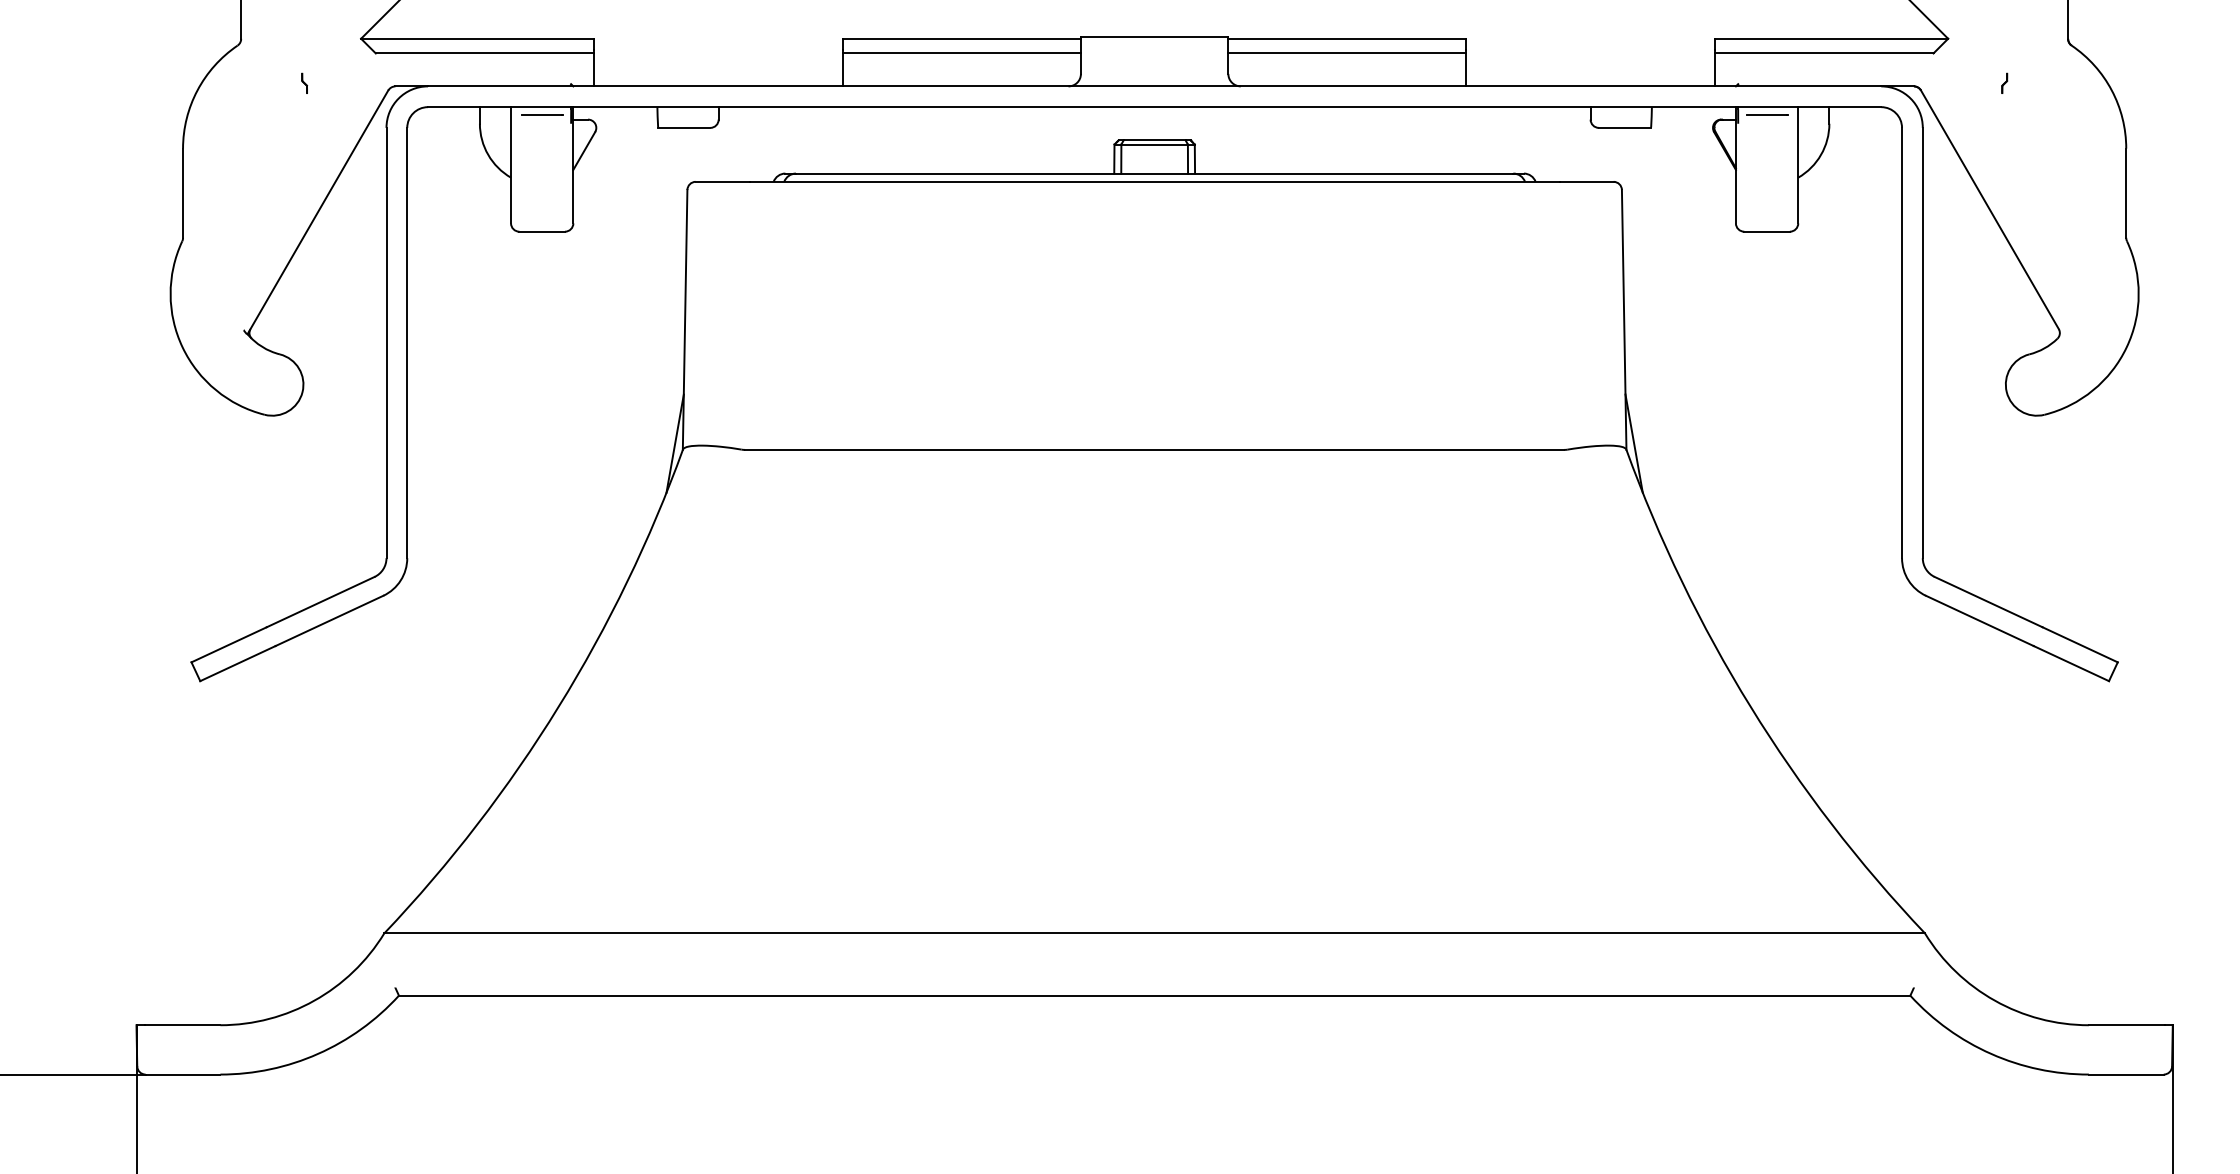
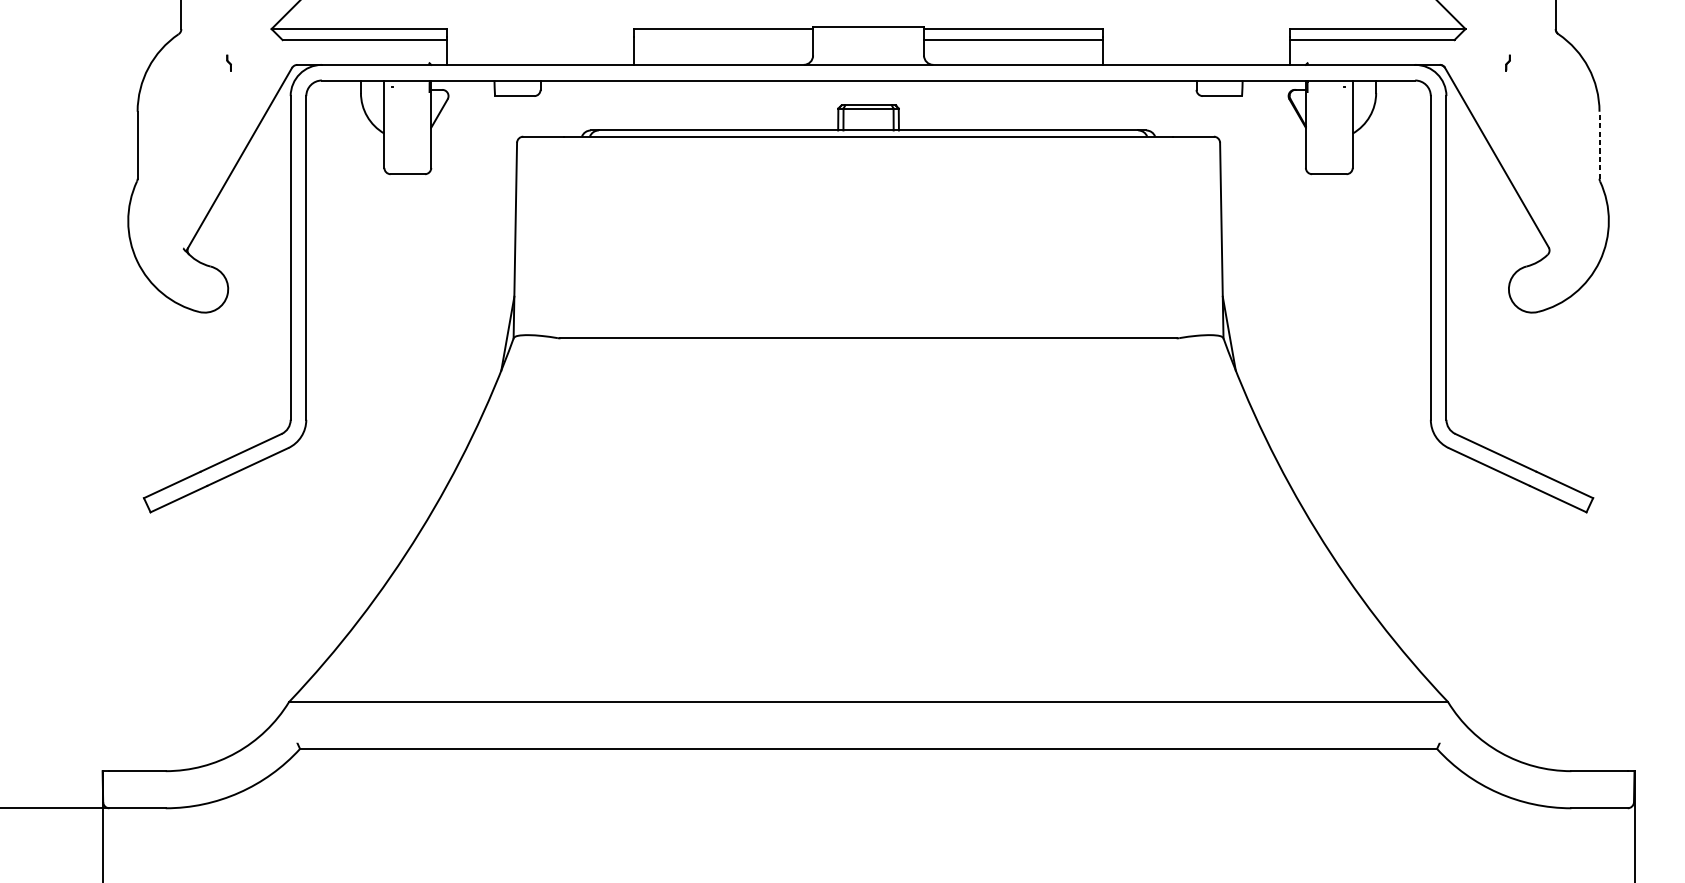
line: (961, 53) -> (723, 40), removed
line: (542, 115) -> (408, 86), removed
line: (1766, 115) -> (1328, 86), removed
line: (2126, 193) -> (1599, 145), solid -> dashed

